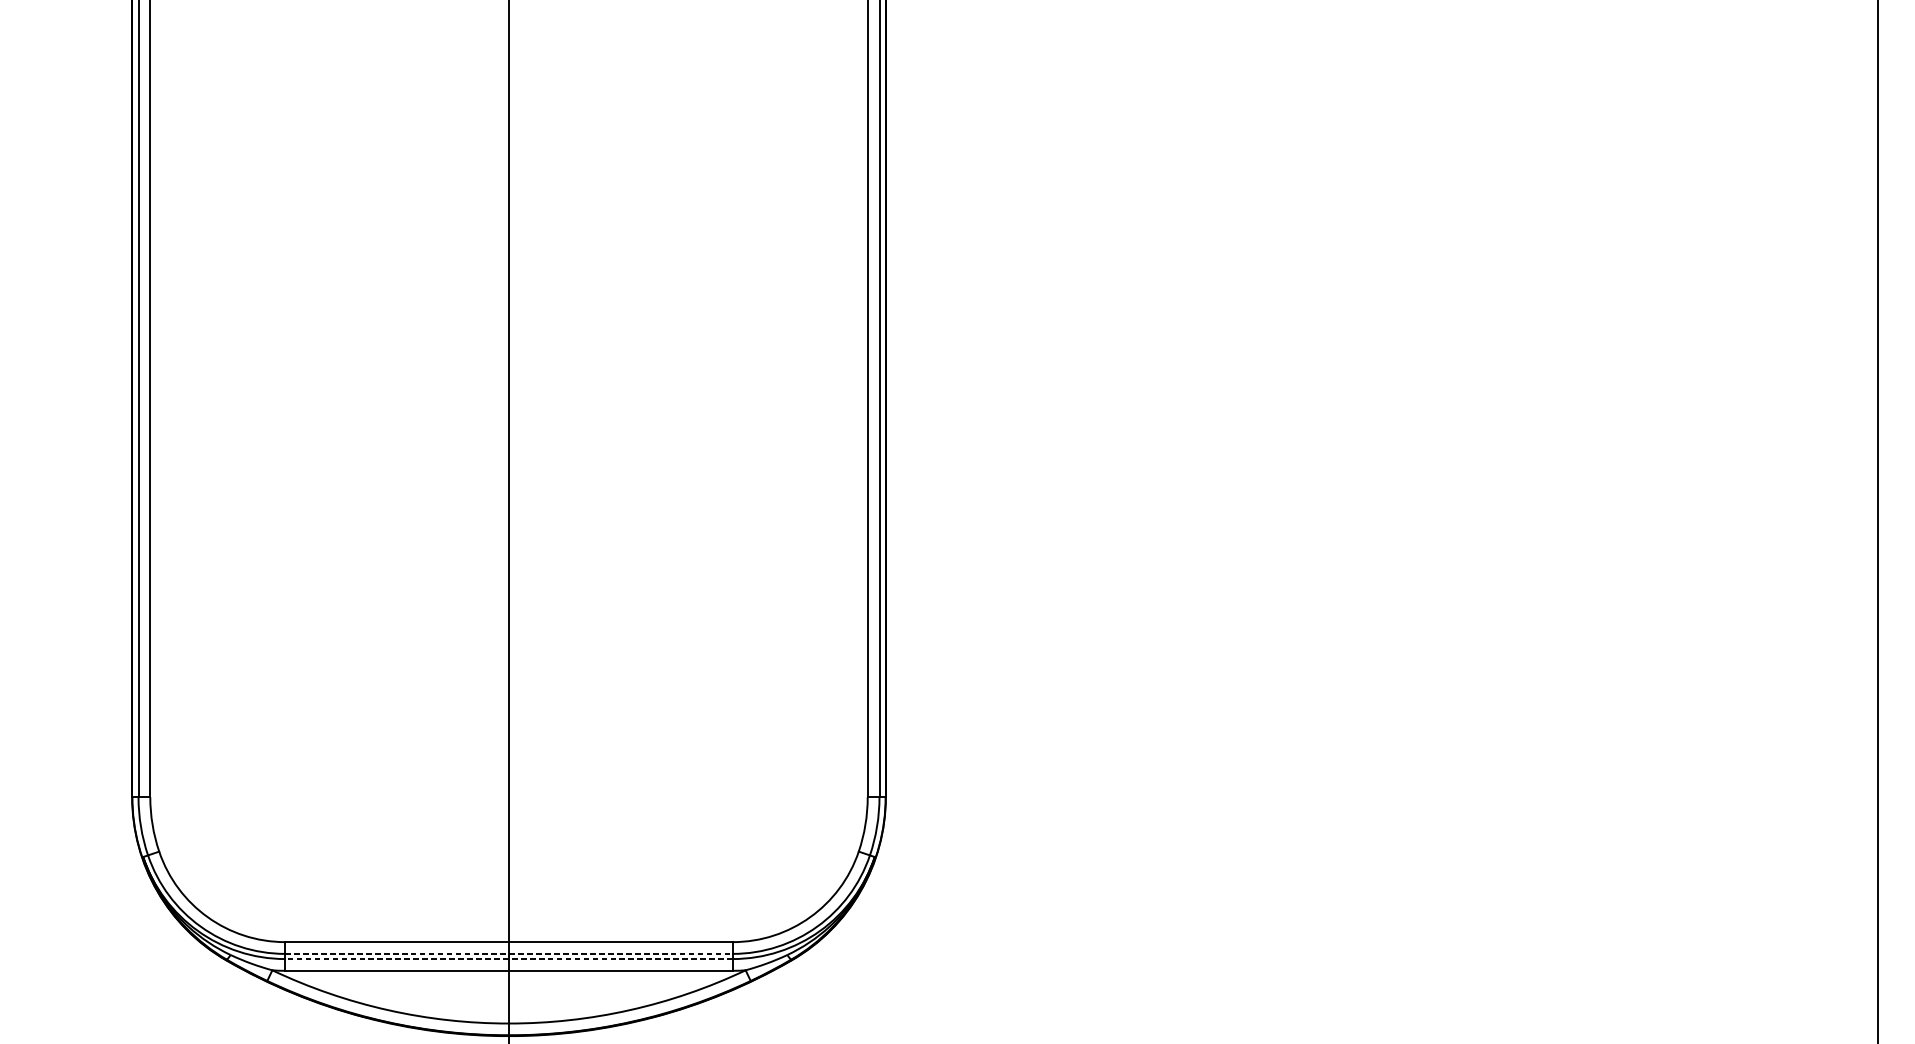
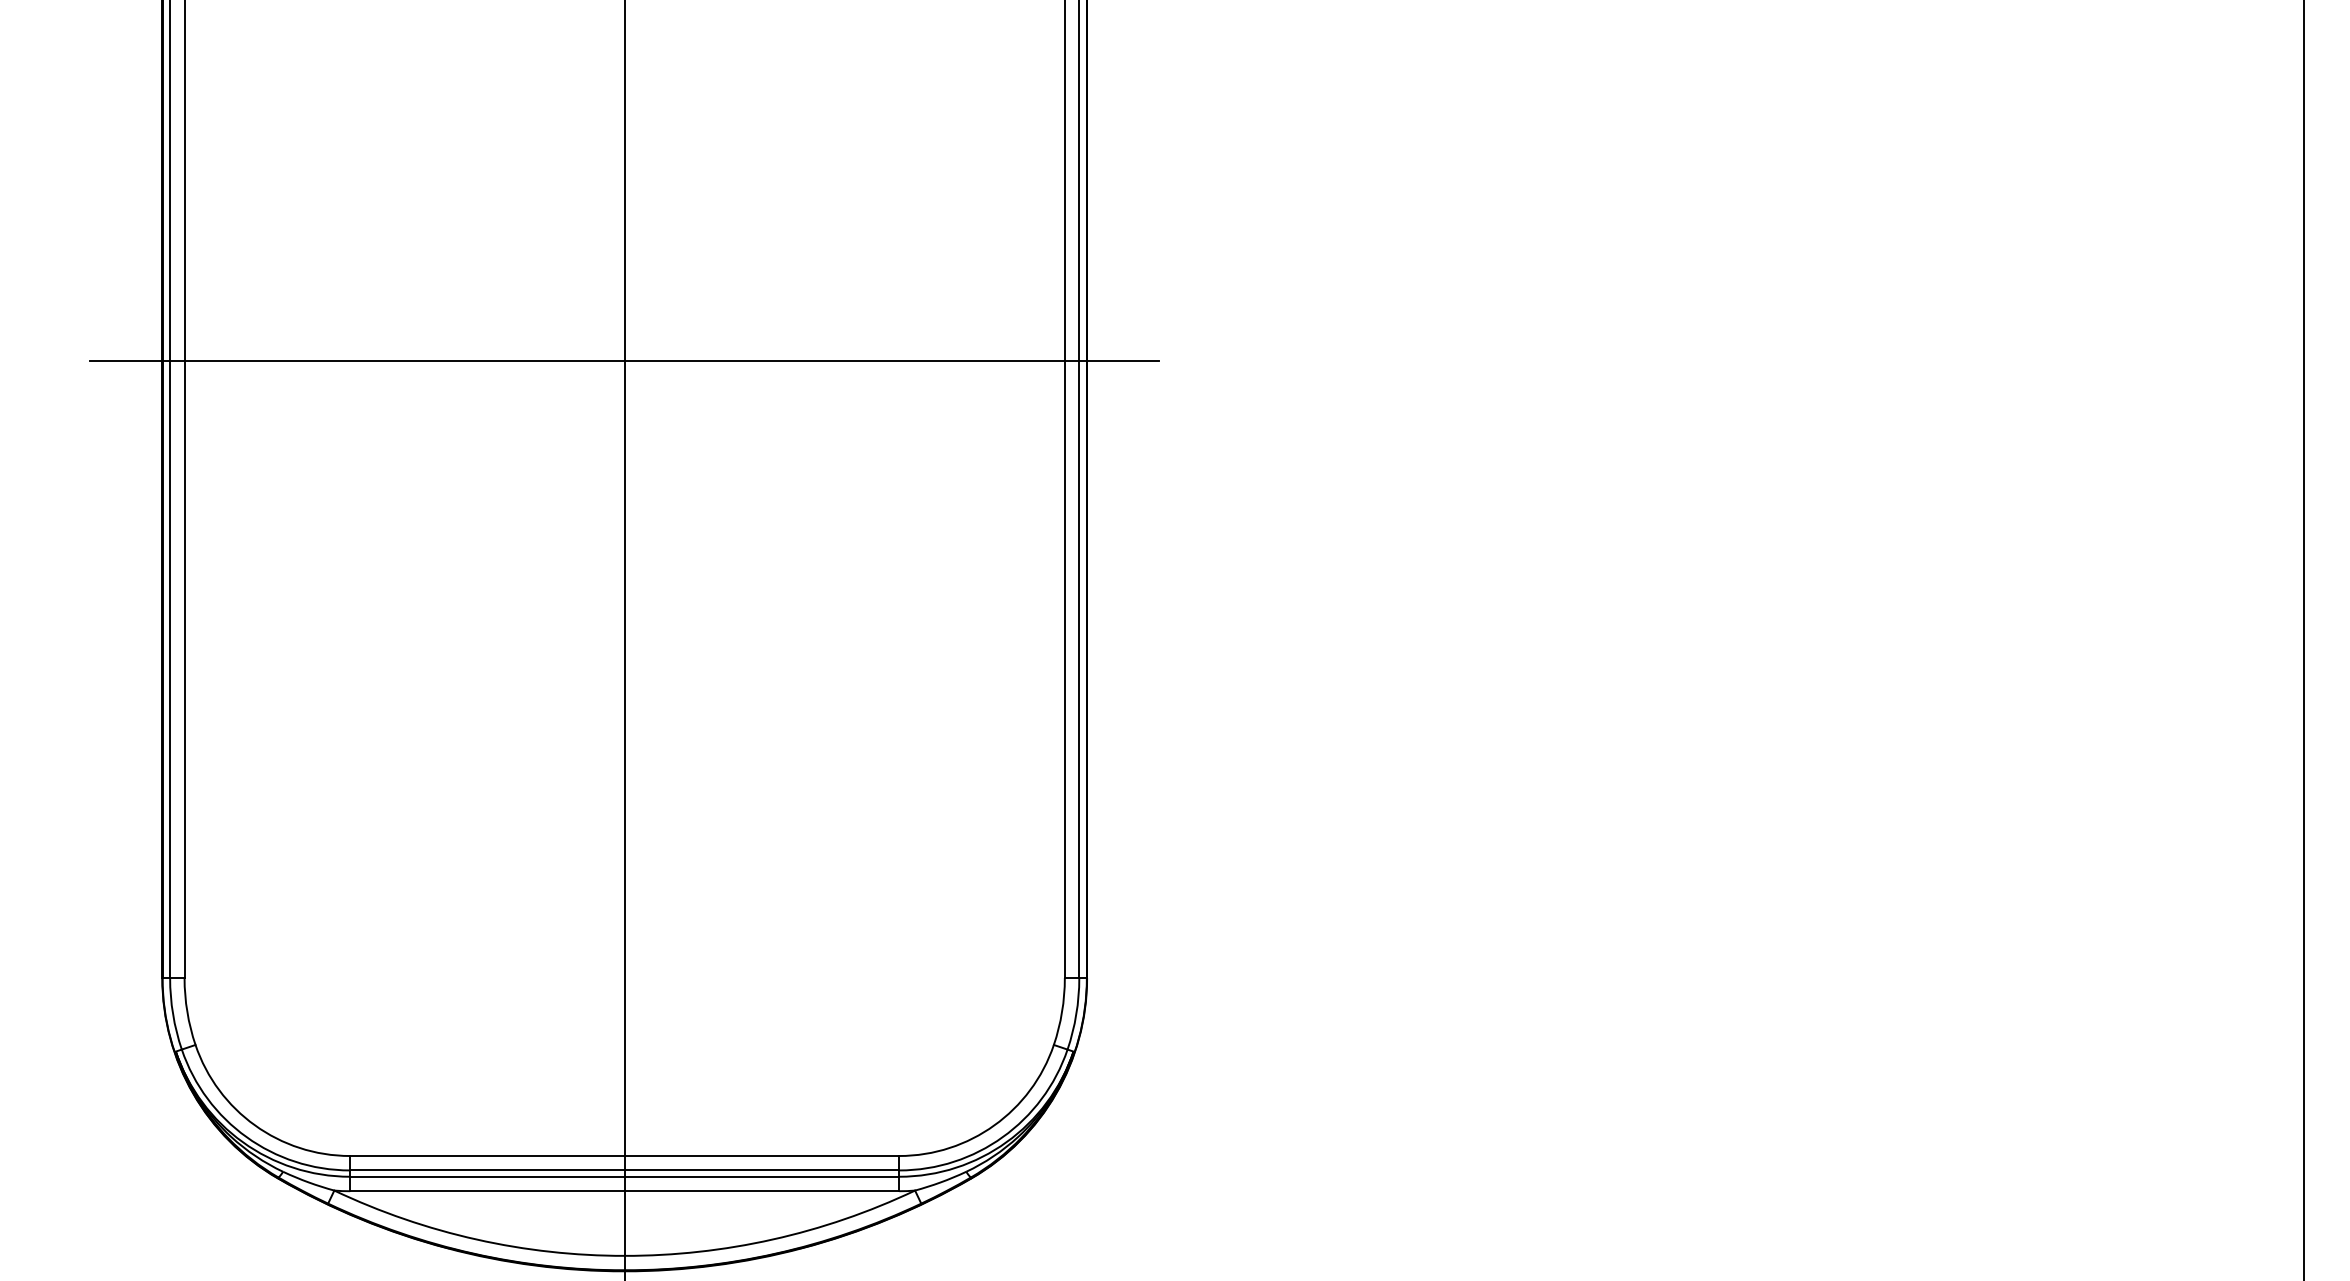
line: (508, 294) -> (624, 361), added
line: (508, 953) -> (624, 1170), dashed -> solid
line: (508, 958) -> (624, 1176), dashed -> solid

